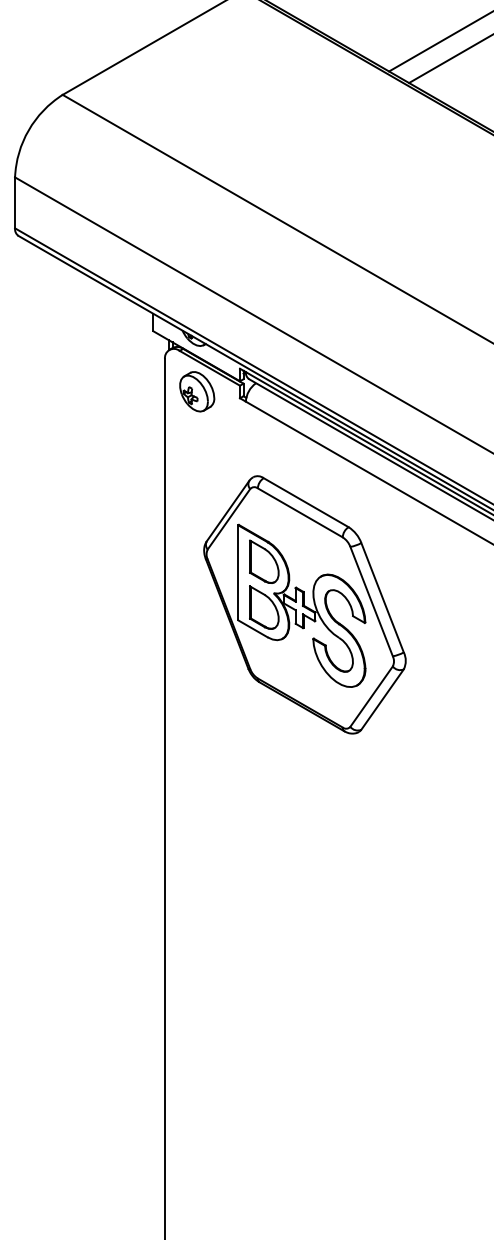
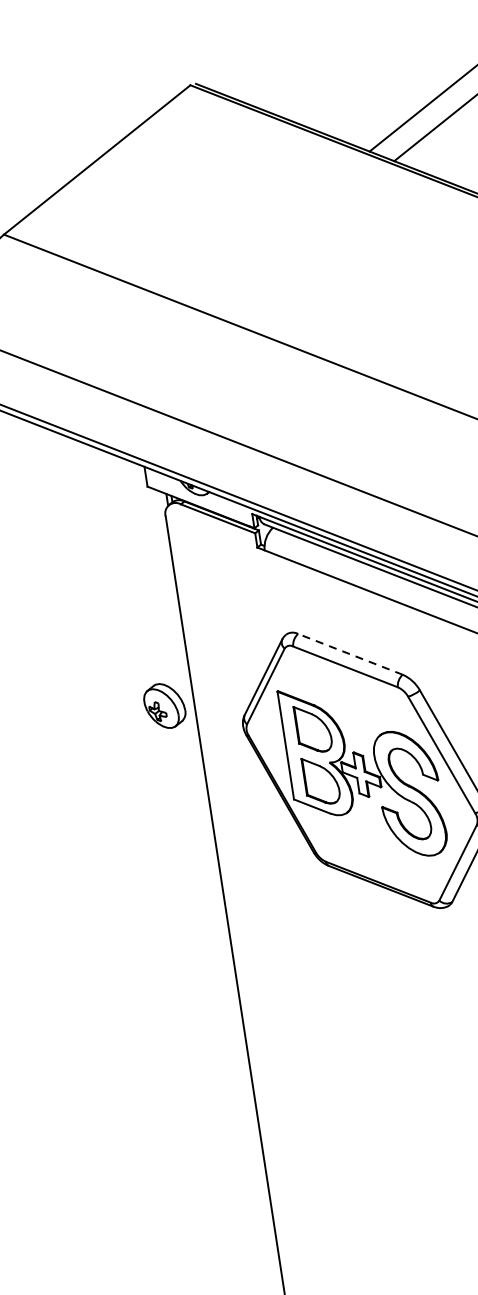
part: (197, 391) -> (165, 705), moved
line: (305, 502) -> (349, 654), solid -> dashed

